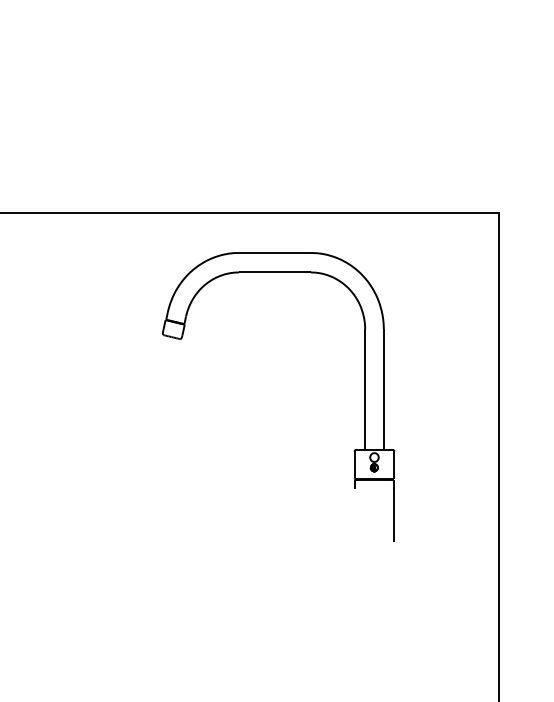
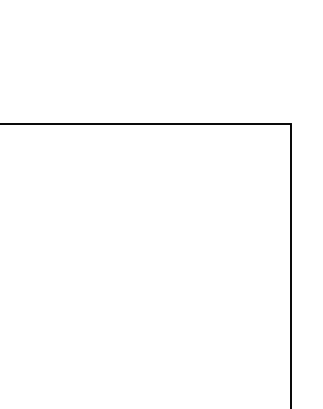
part: (364, 395) -> (212, 230), removed

